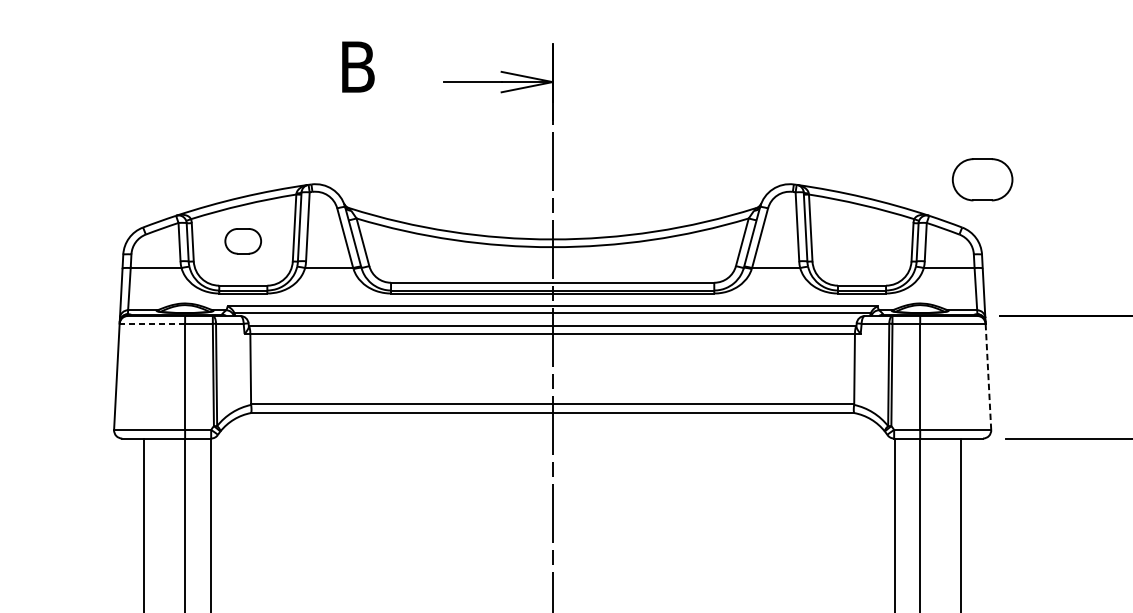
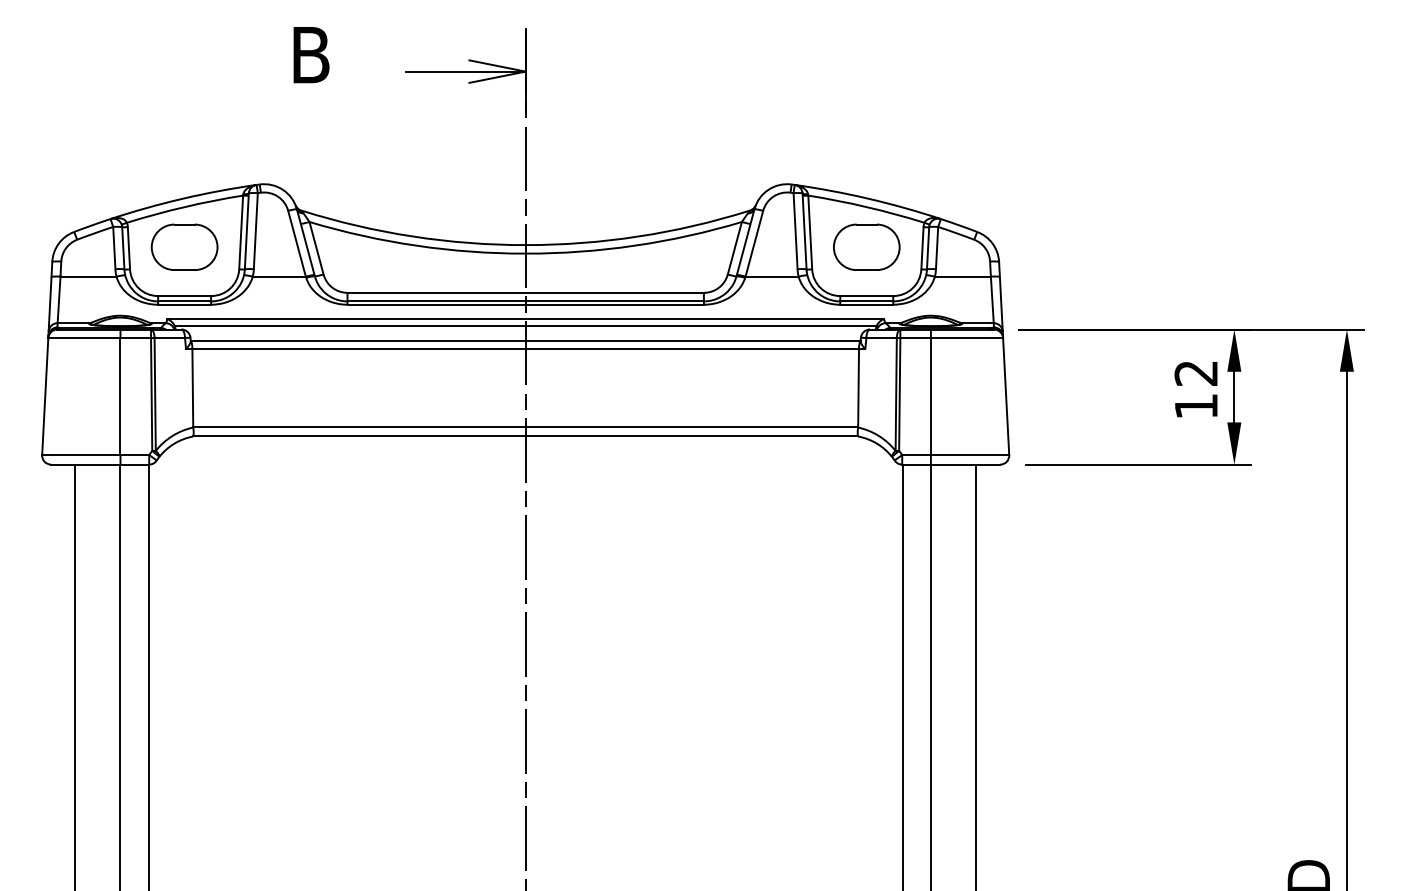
part: (982, 179) -> (866, 246), moved
part: (243, 240) -> (184, 246), size x1.67
line: (151, 324) -> (83, 338), dashed -> solid
line: (988, 376) -> (1006, 396), dashed -> solid

